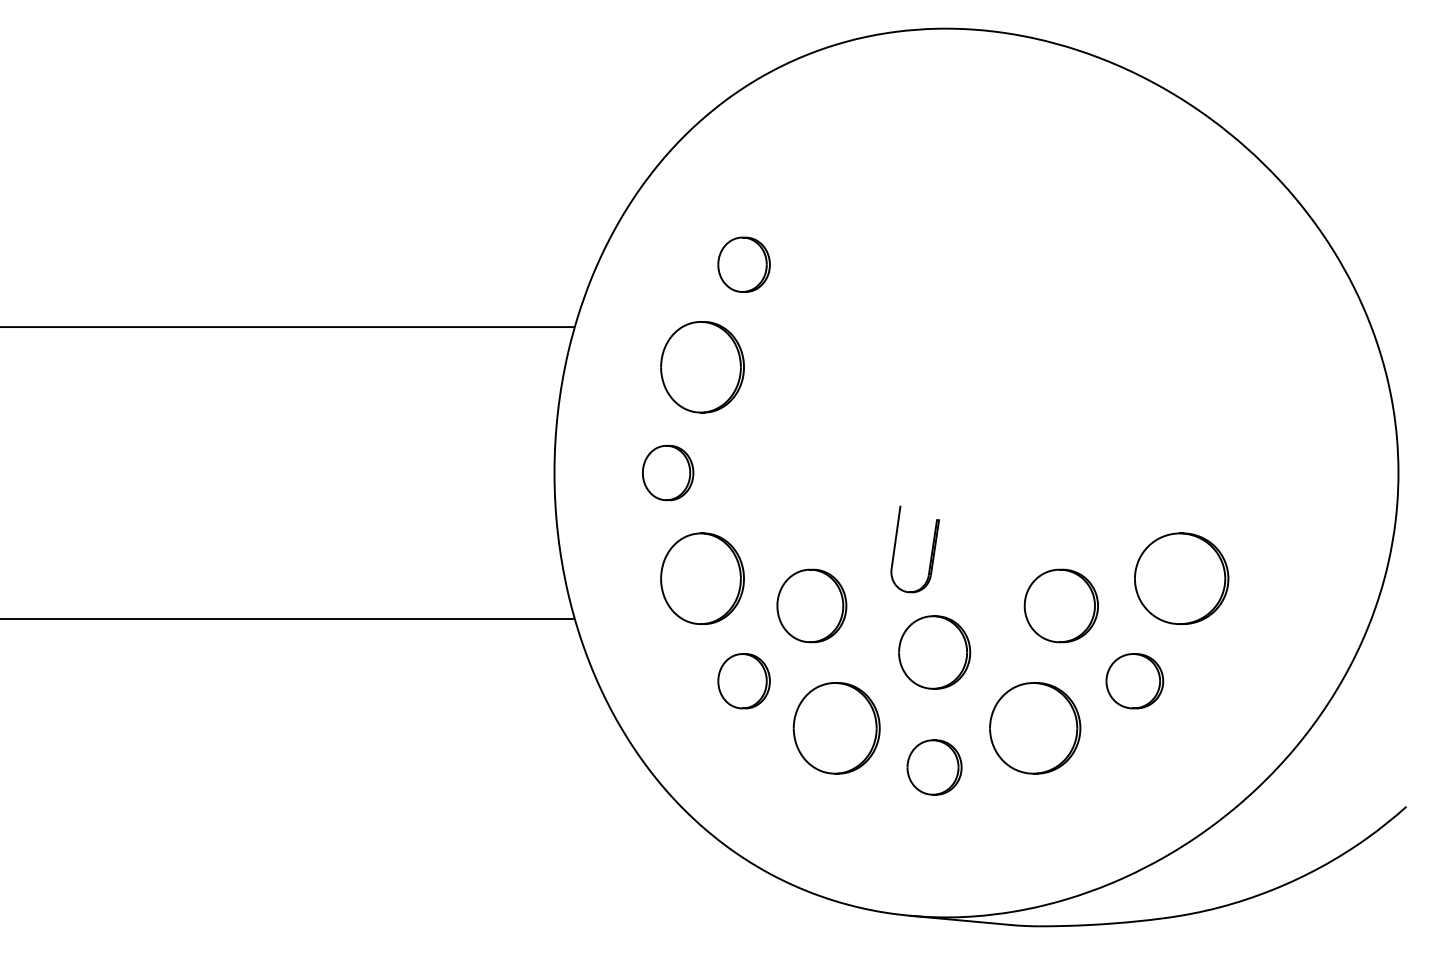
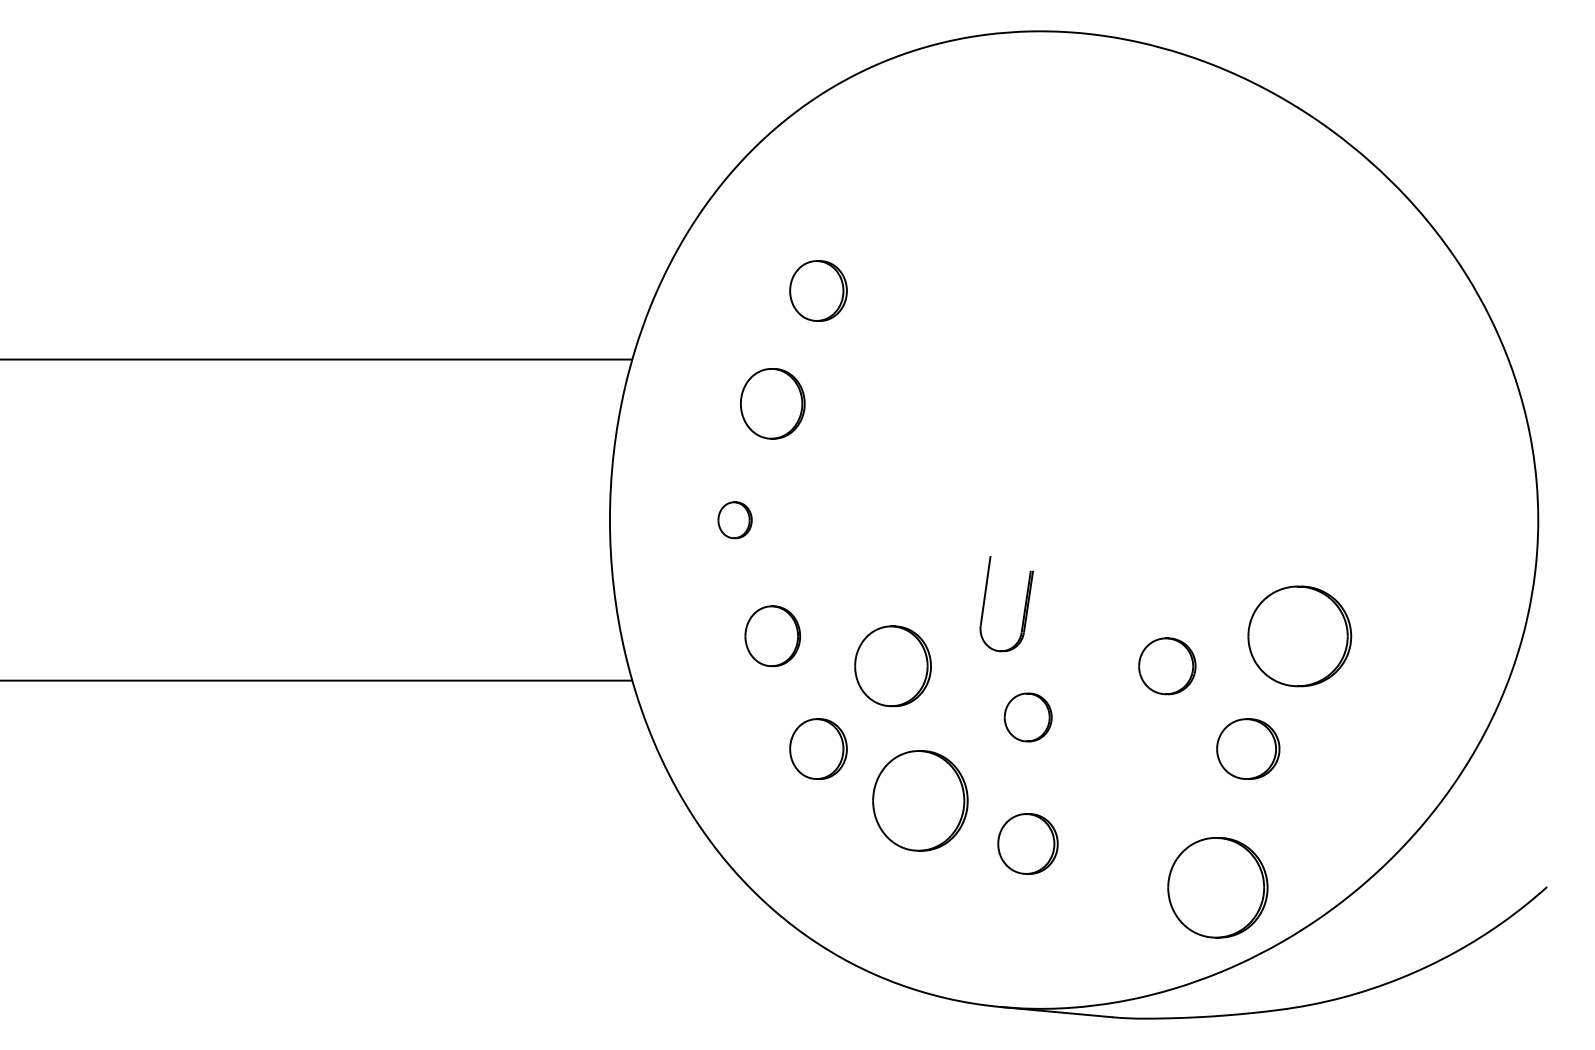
part: (702, 367) -> (772, 404), size x0.7
part: (668, 473) -> (735, 520), size x0.6
part: (702, 578) -> (772, 636), size x0.6
part: (1060, 605) -> (1166, 665), size x0.7
part: (934, 652) -> (1027, 717), size x0.6
part: (1035, 728) -> (1218, 887), moved

